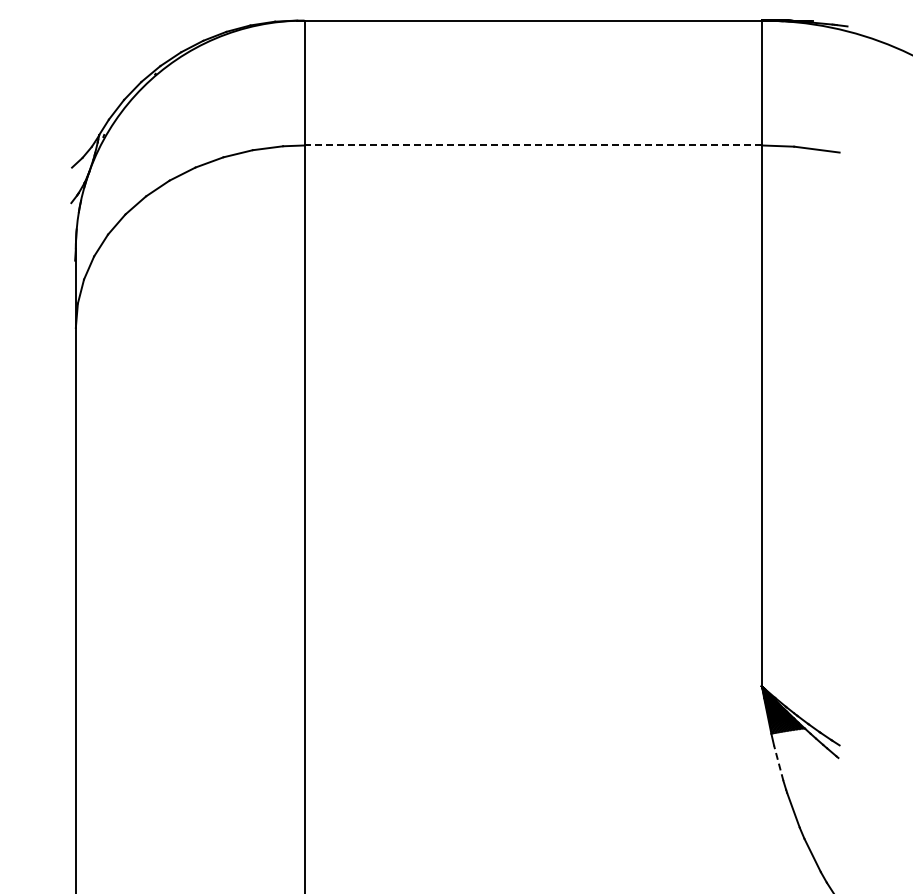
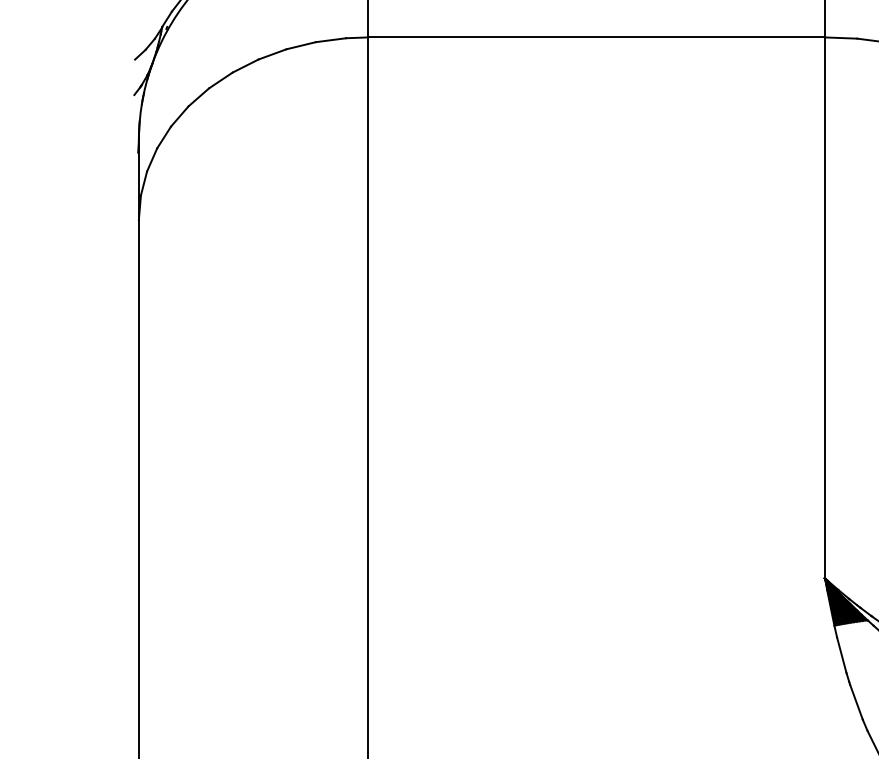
line: (533, 145) -> (596, 37), dashed -> solid
line: (778, 762) -> (841, 654), dashed -> solid

